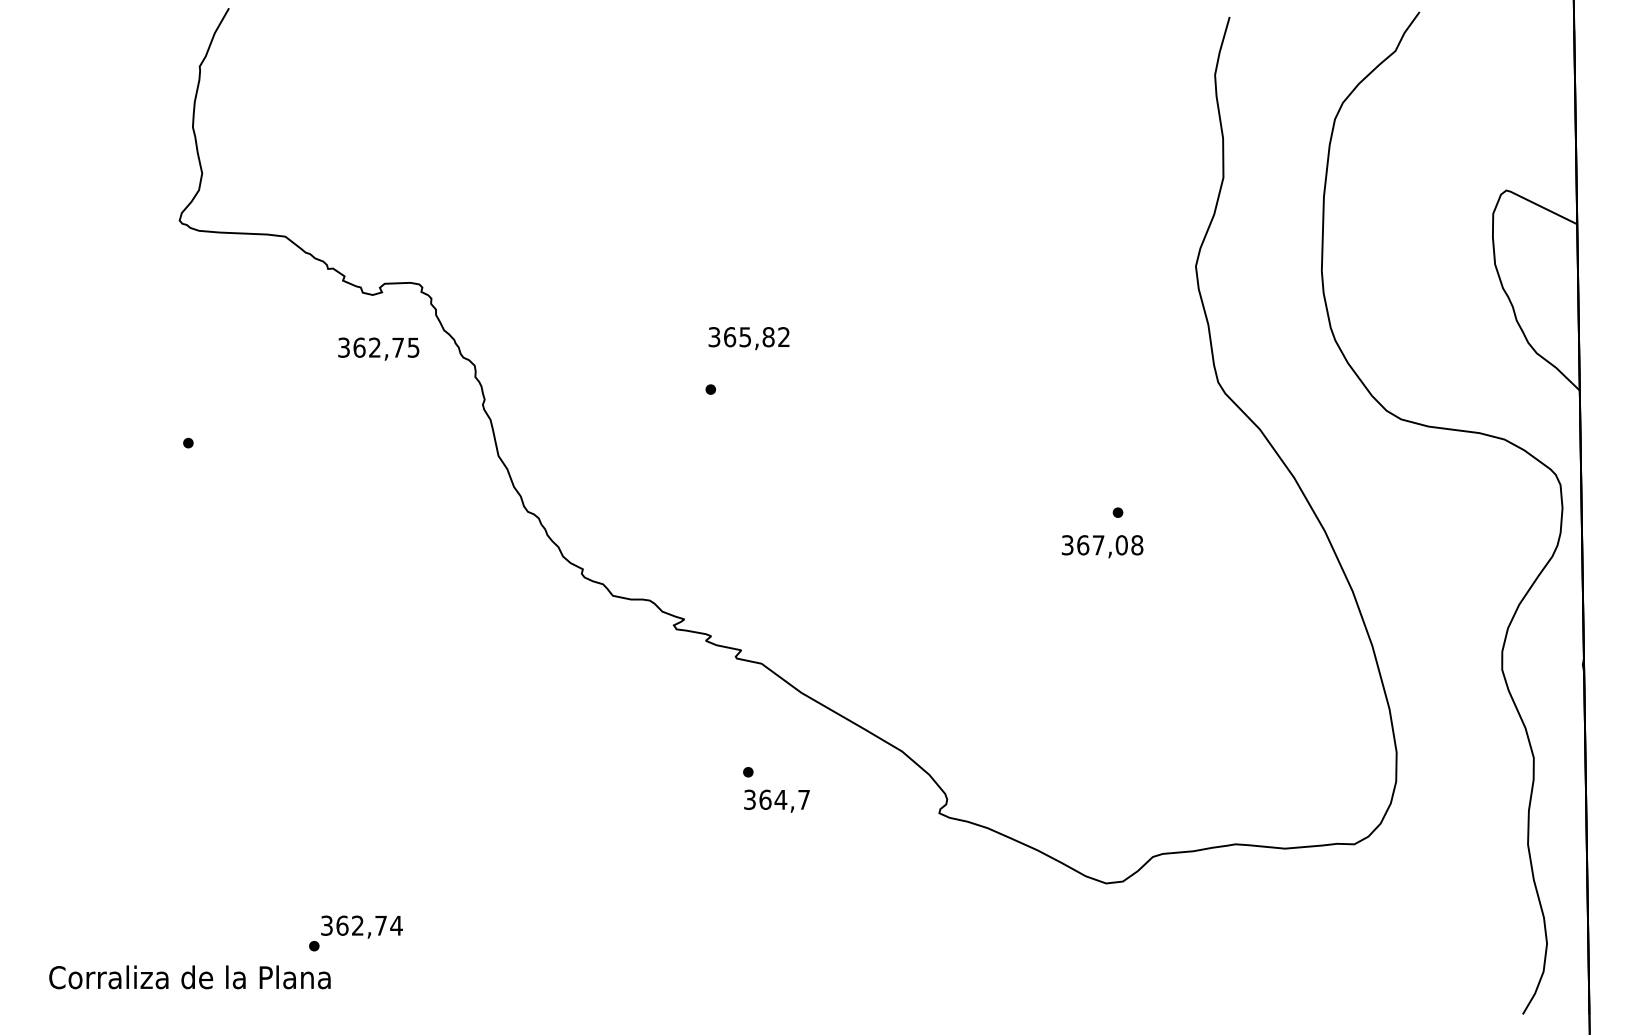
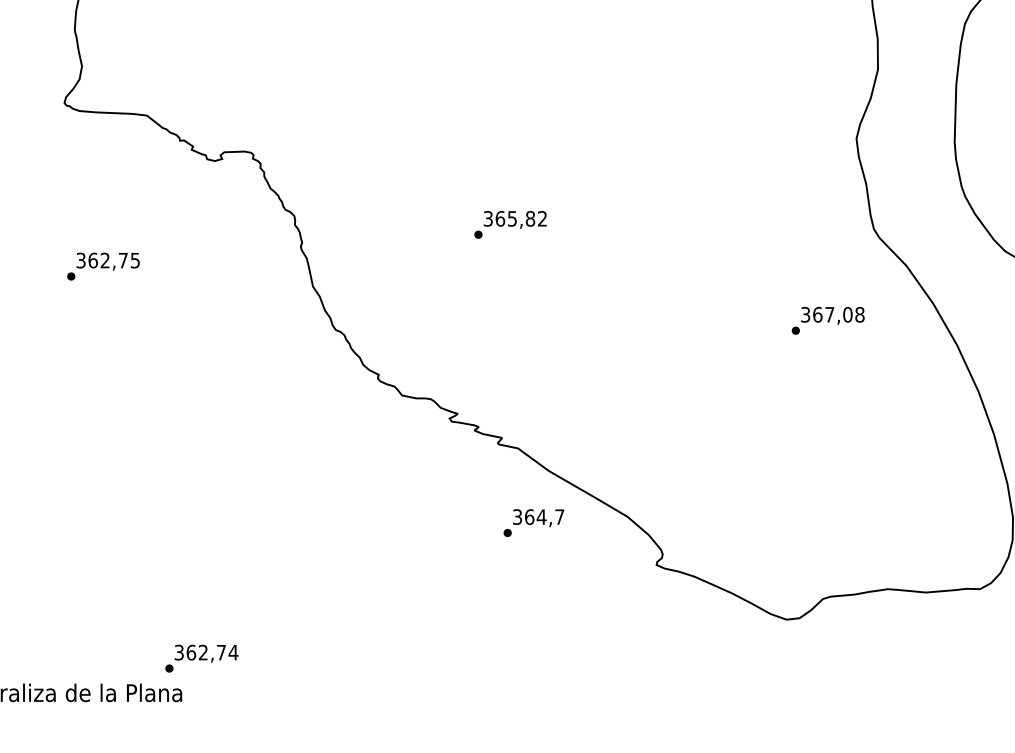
text: (748, 338) -> (514, 219), moved
text: (378, 348) -> (107, 261), moved
text: (1102, 546) -> (832, 315), moved
text: (776, 800) -> (538, 517), moved

